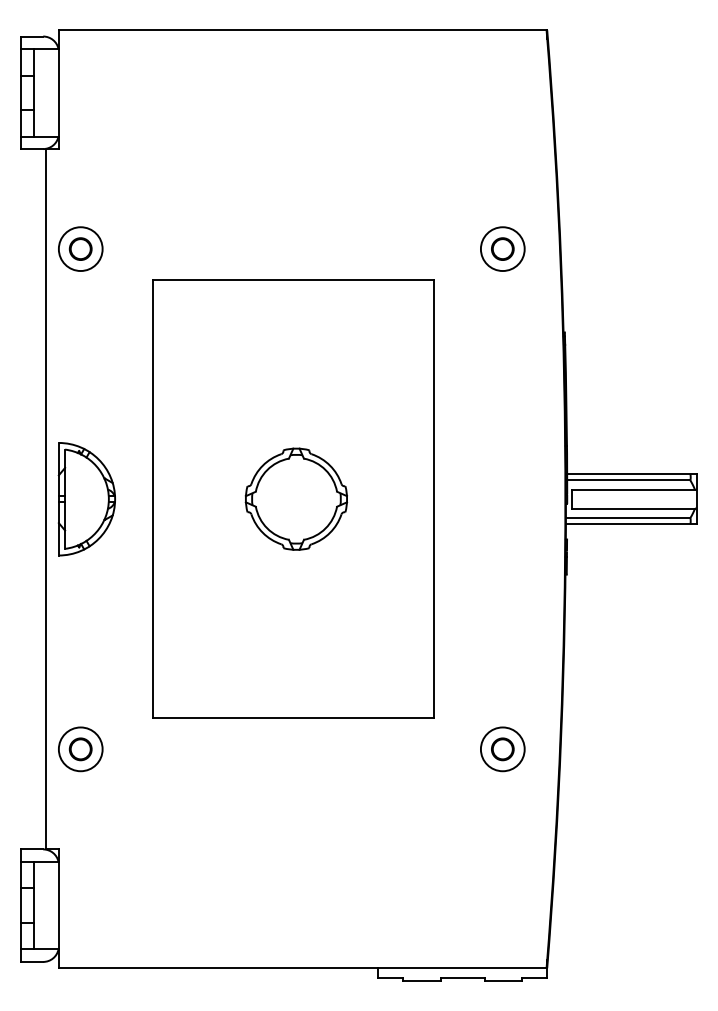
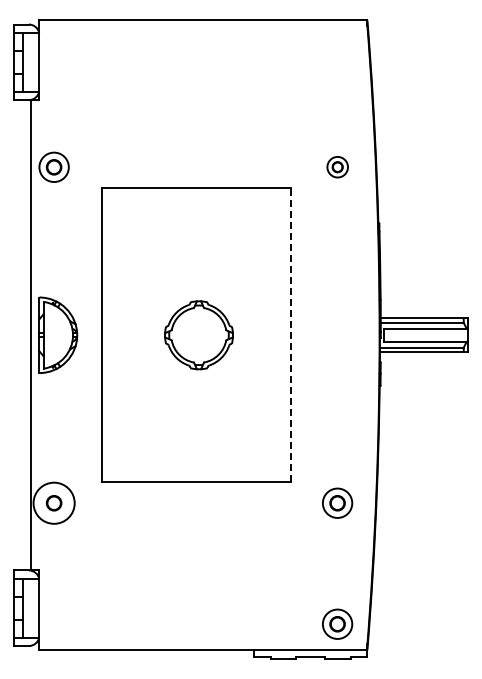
part: (502, 247) -> (337, 166), size x0.7
line: (434, 499) -> (291, 335), solid -> dashed
circle: (79, 748) -> (53, 502), size x1.4
part: (502, 928) -> (337, 623), added

